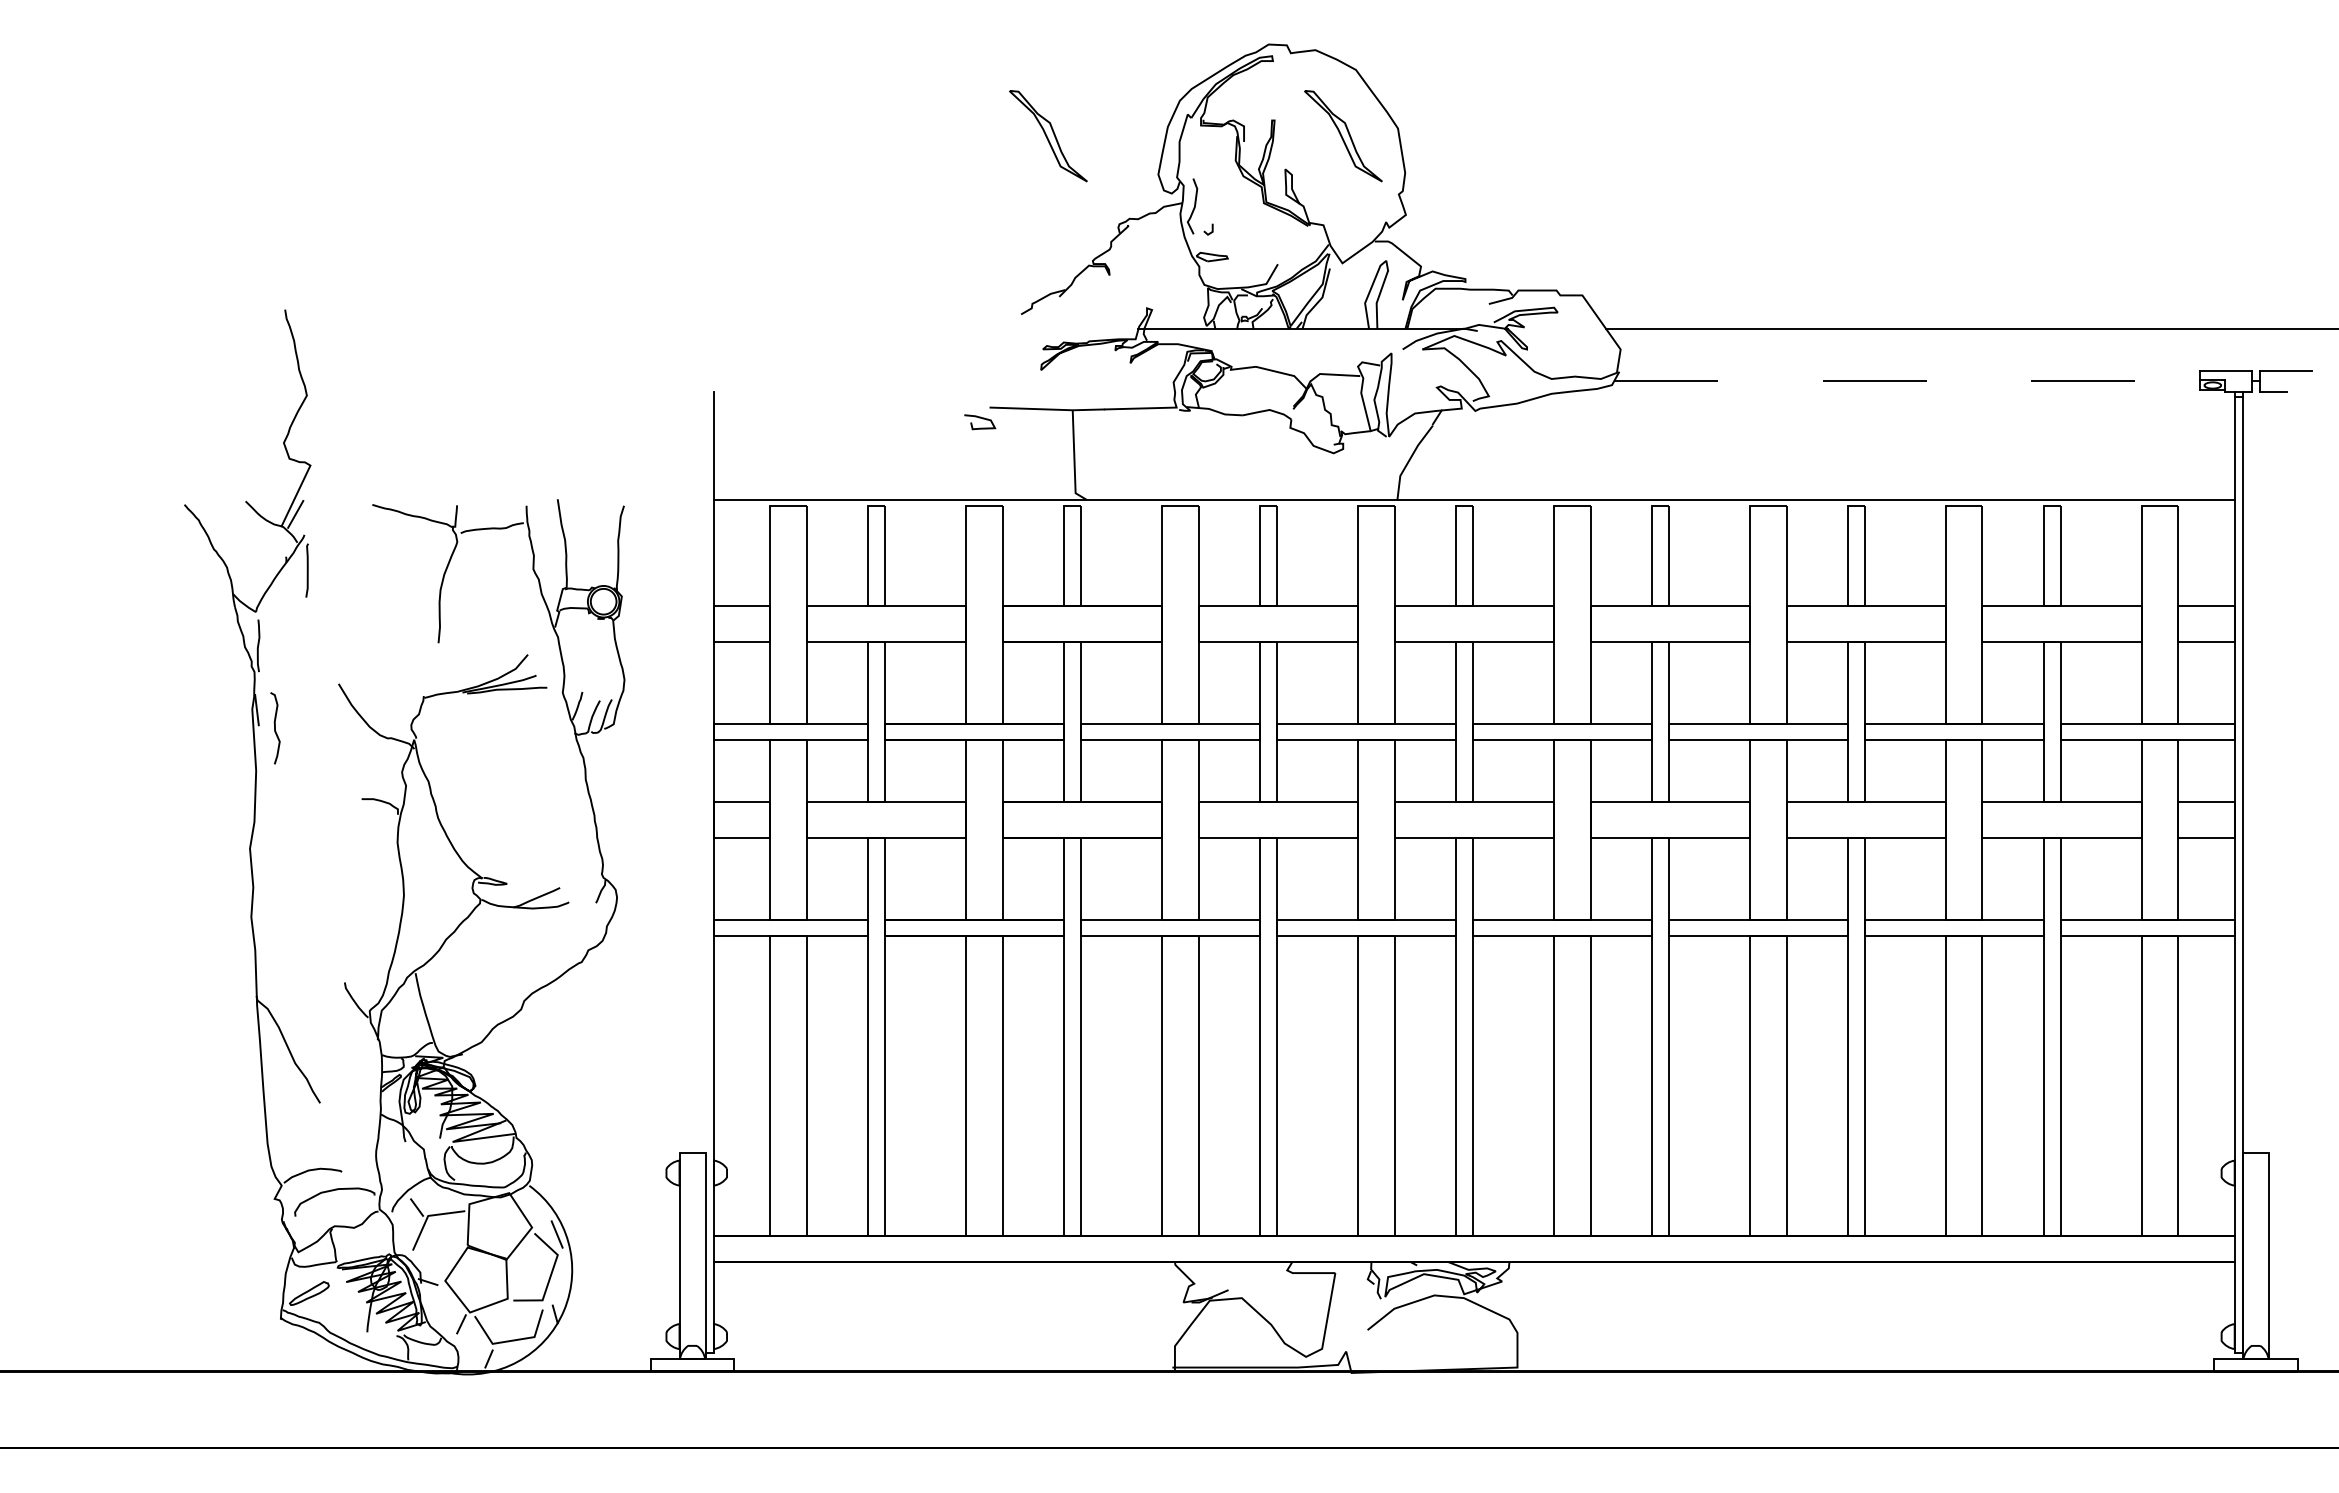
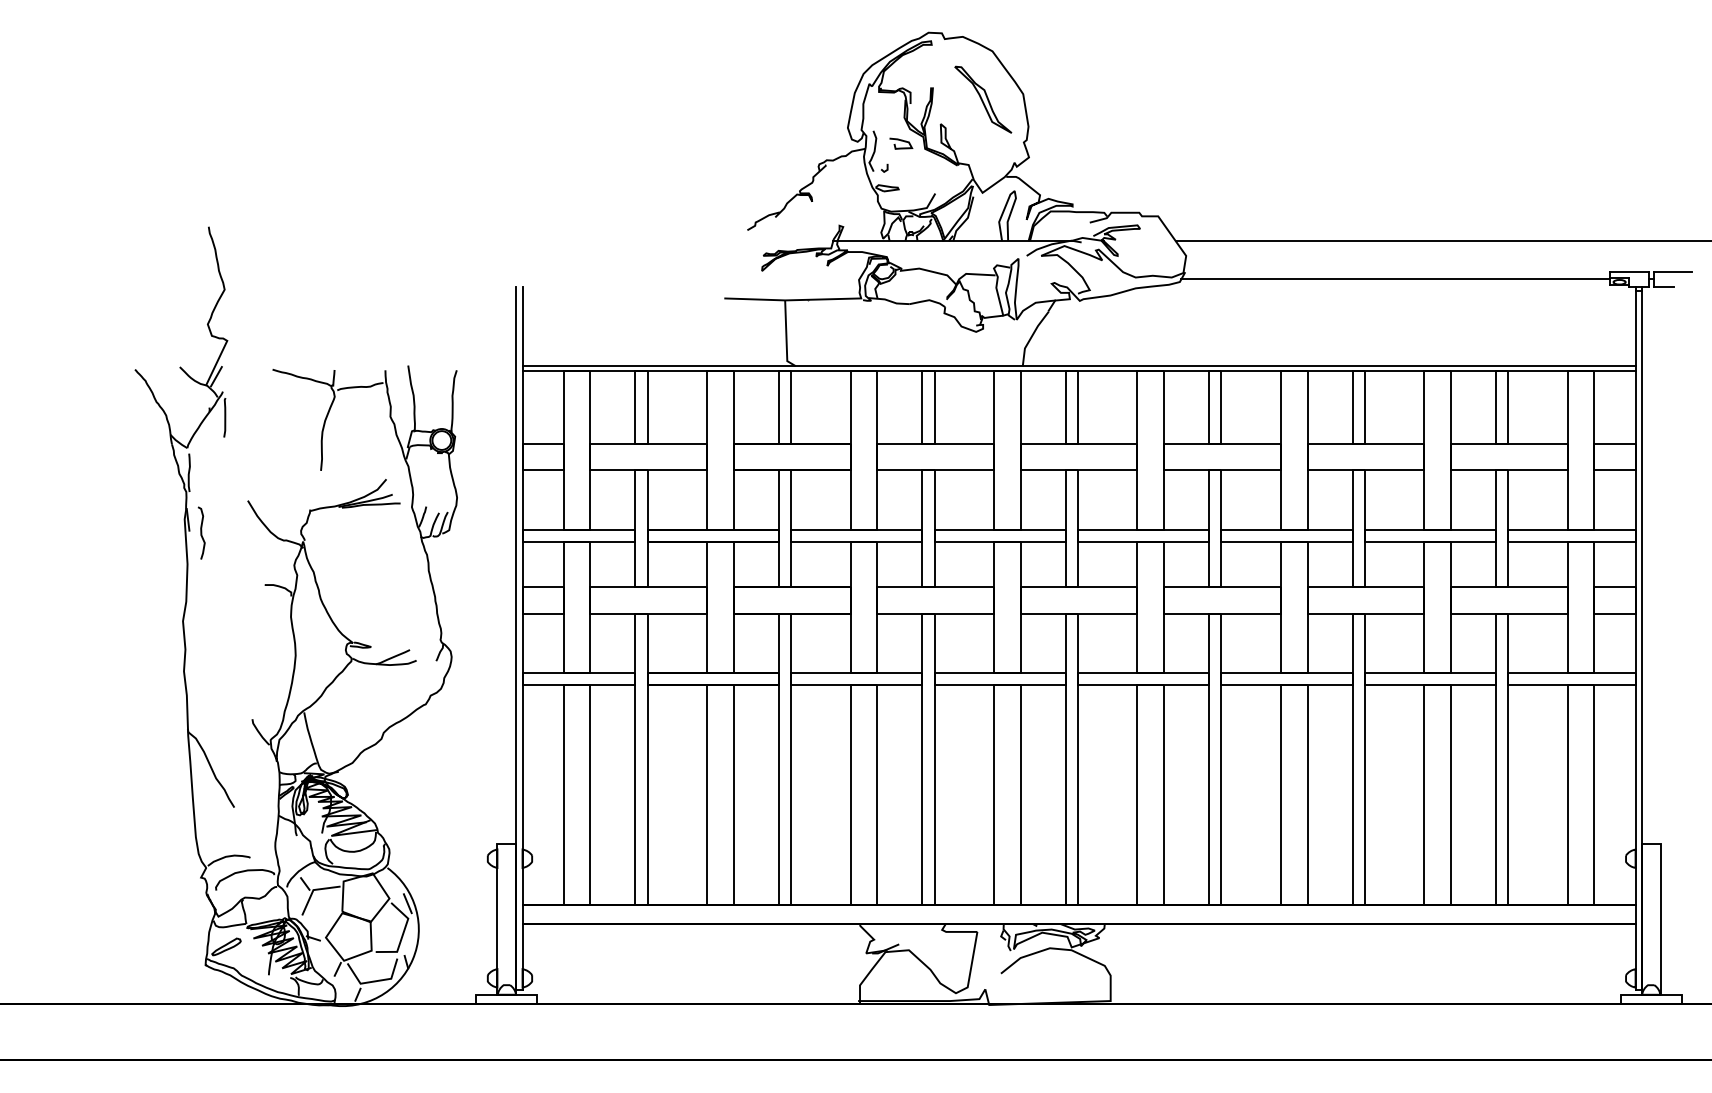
curve: (1047, 136) -> (766, 100), removed
line: (1907, 381) -> (1396, 279), dashed -> solid
curve: (982, 419) -> (902, 141), moved
line: (1473, 506) -> (1078, 370), added
line: (705, 871) -> (516, 637), added

